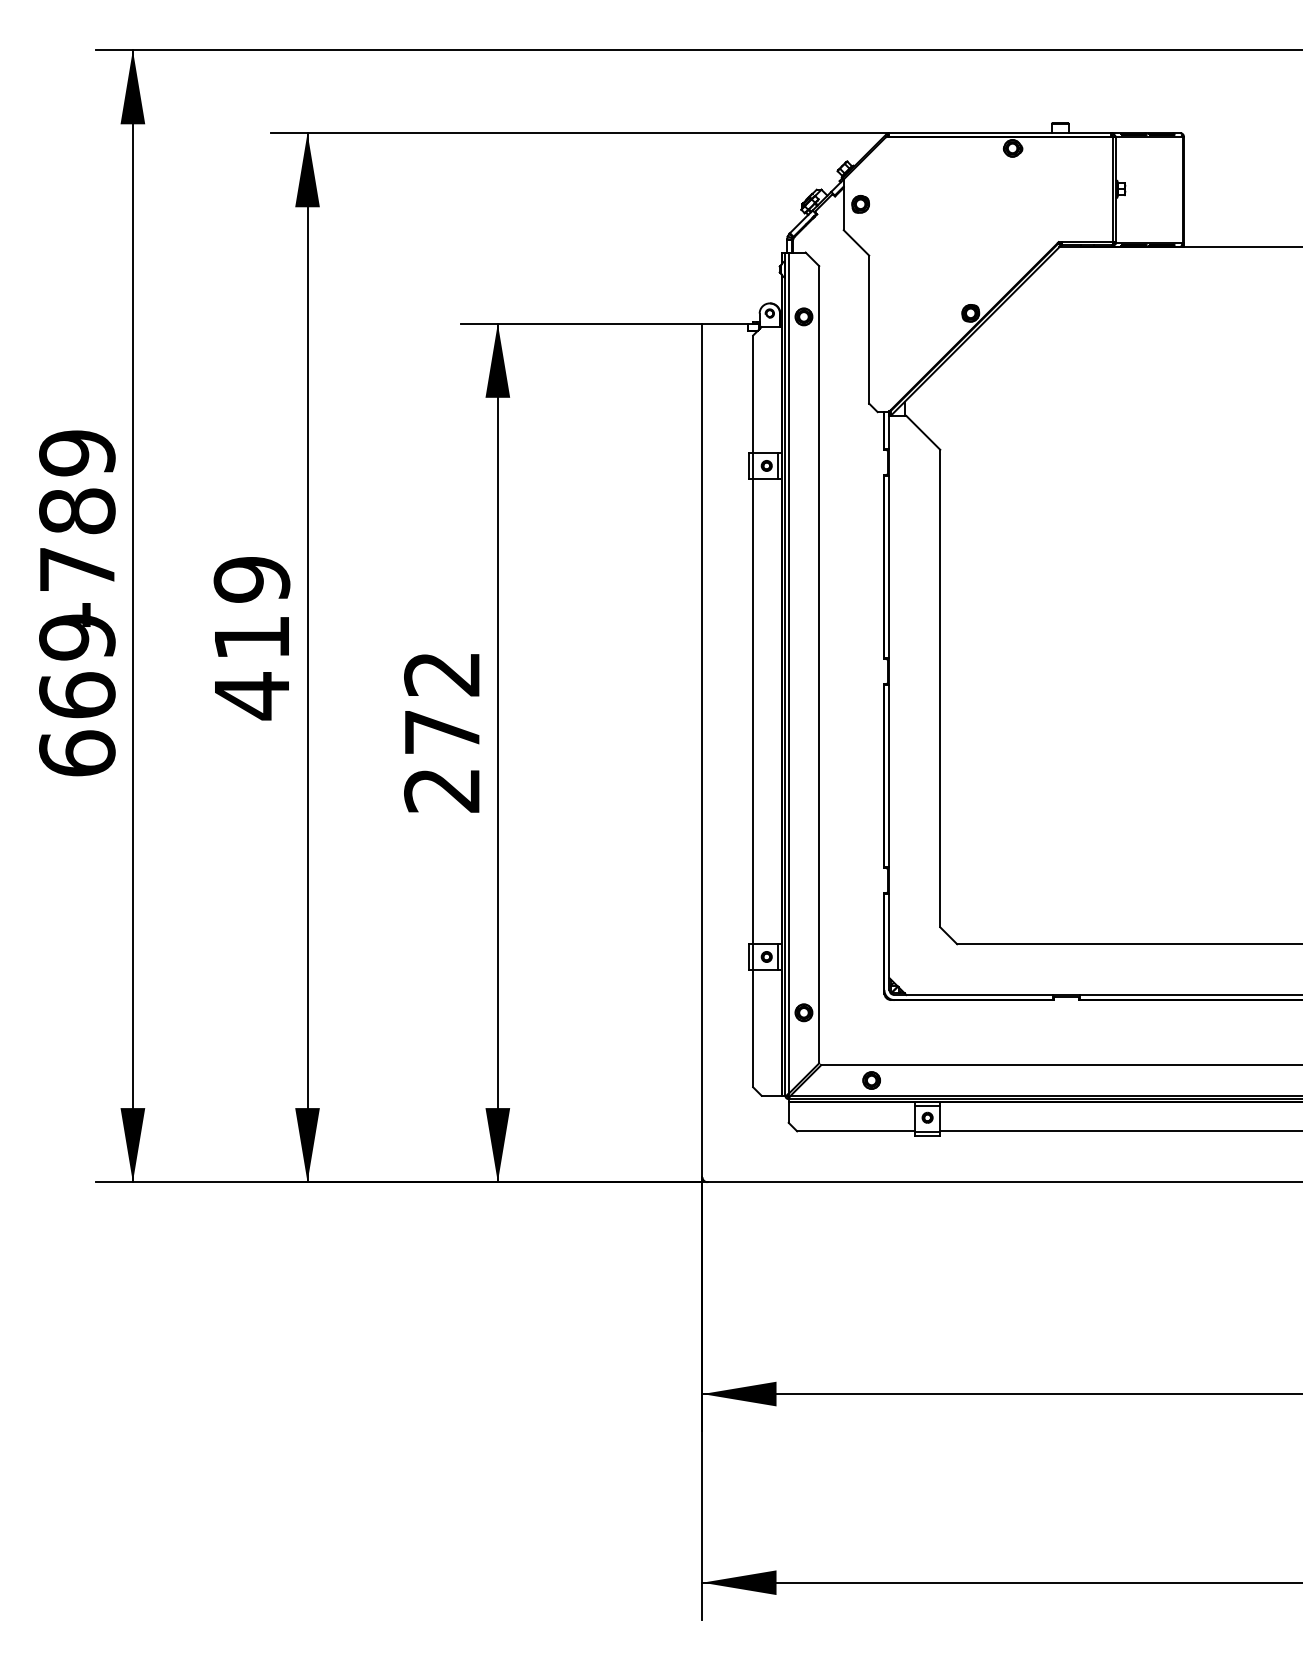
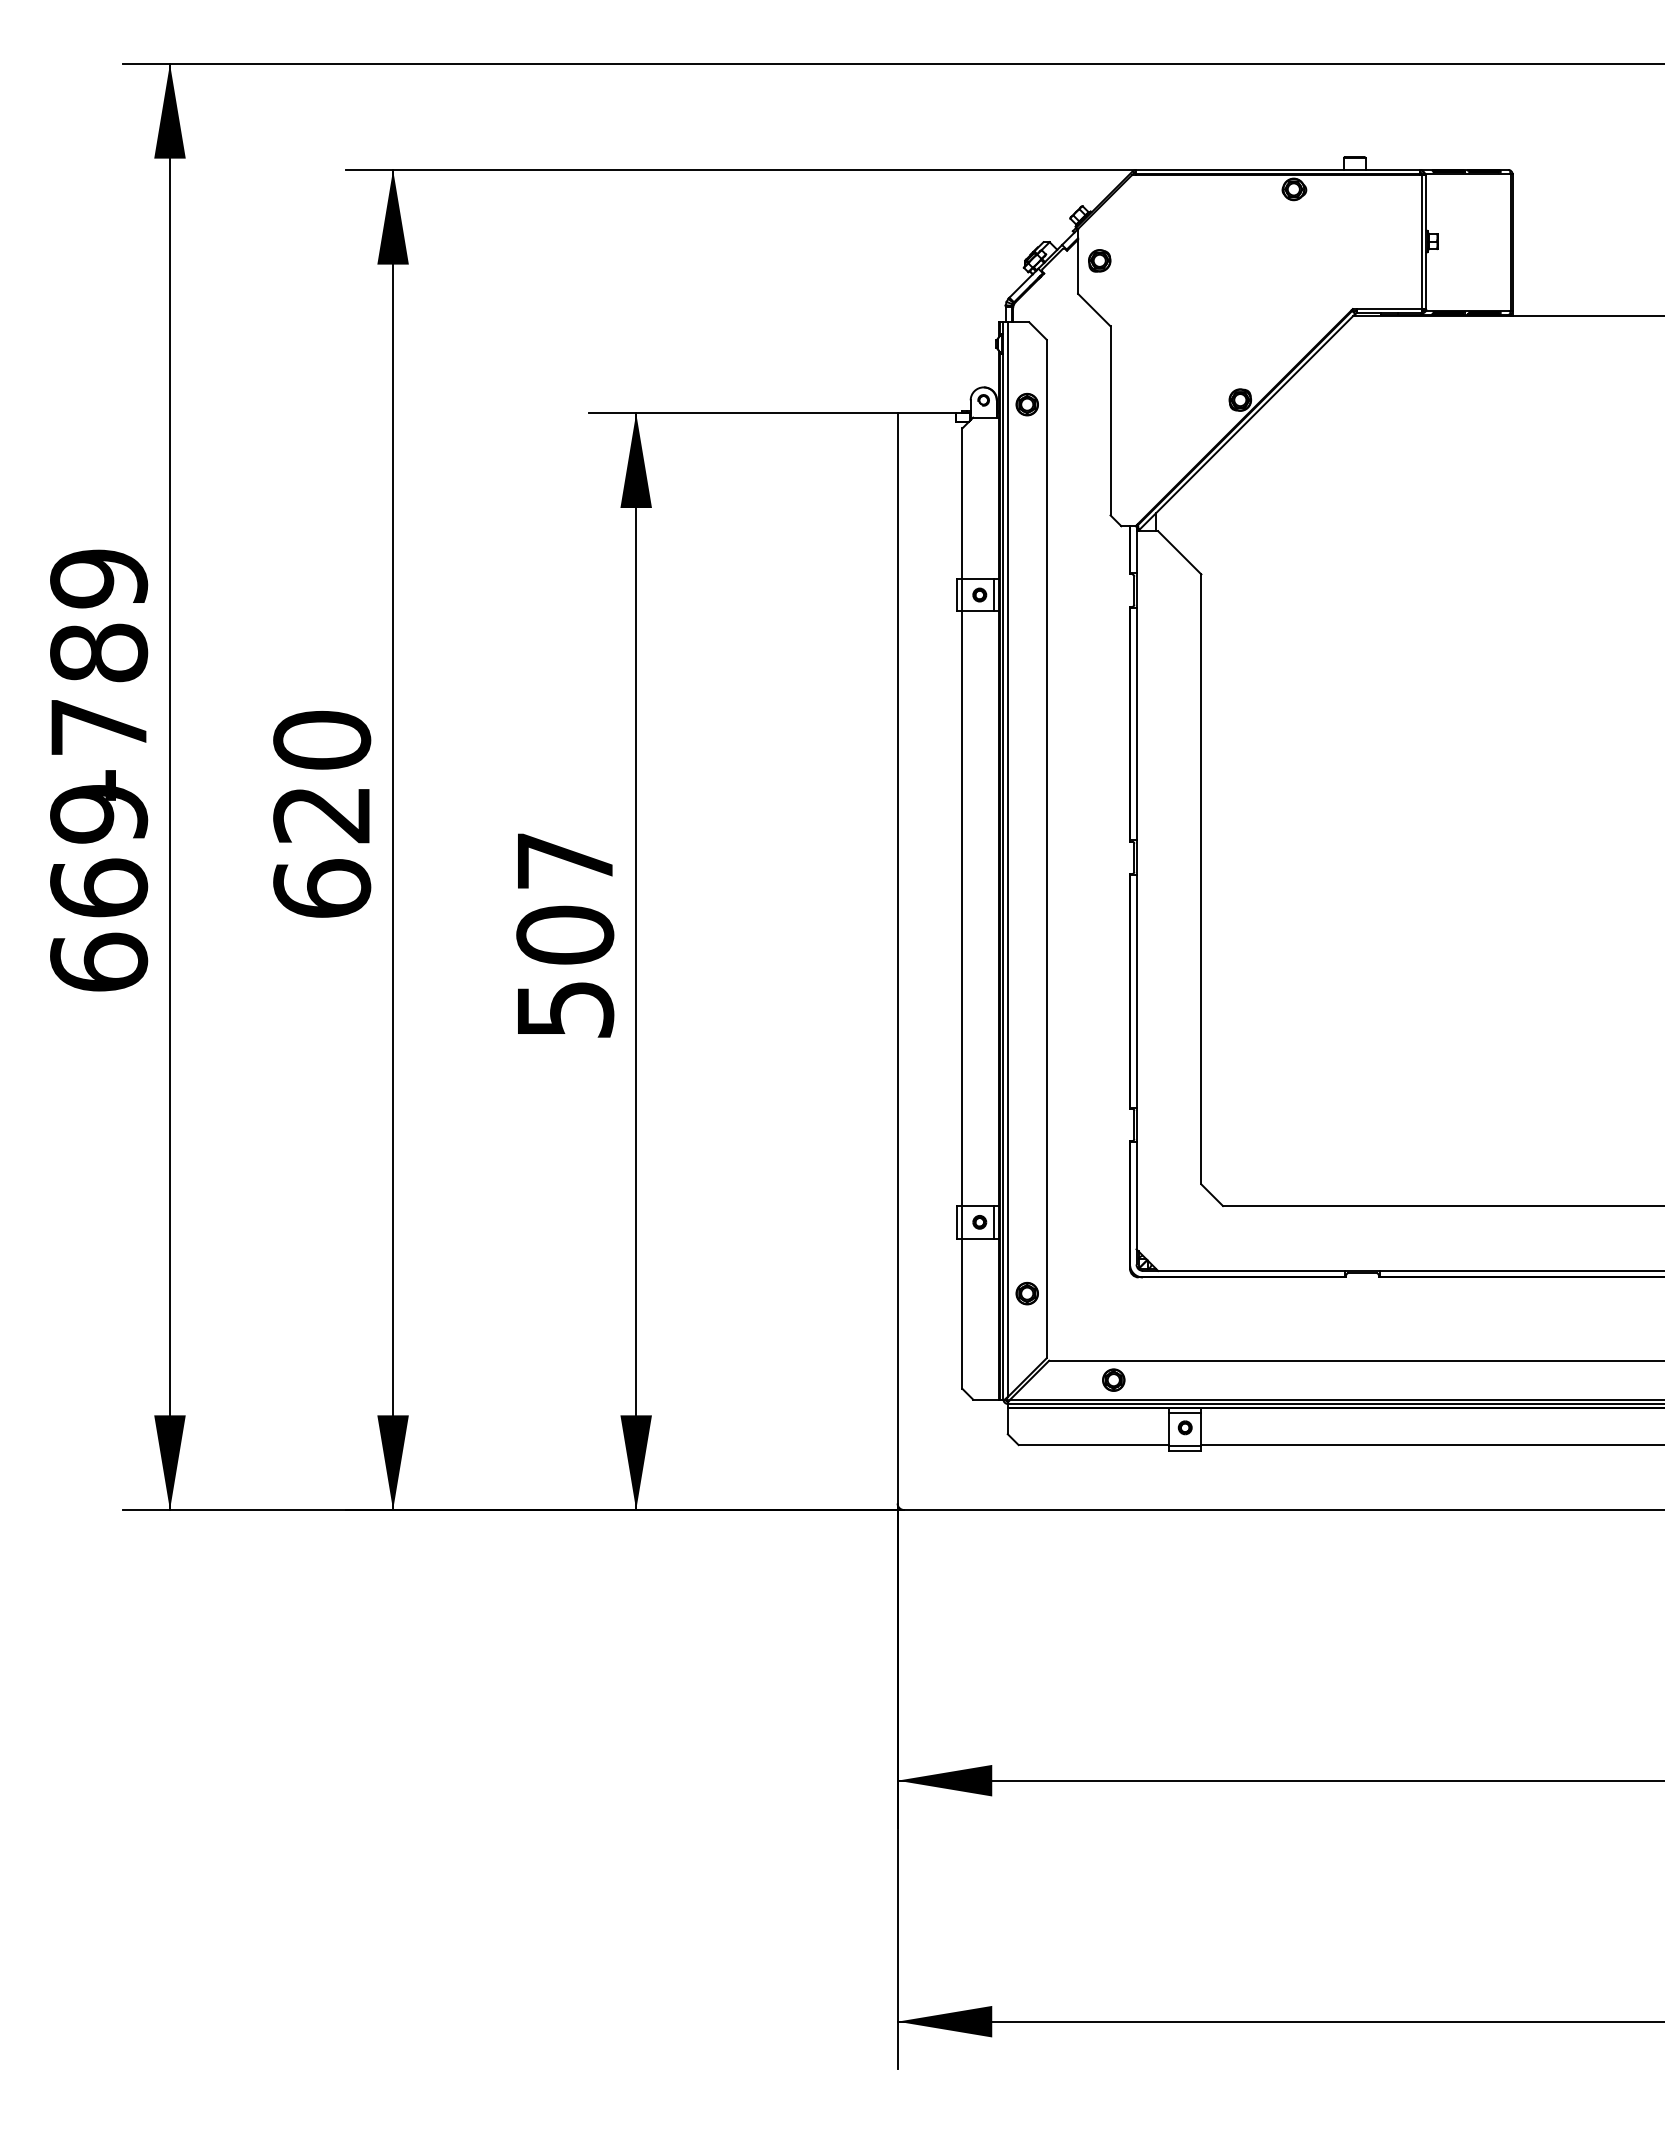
text: (252, 638) -> (322, 815), 419 -> 620
text: (442, 732) -> (565, 935), 272 -> 507

